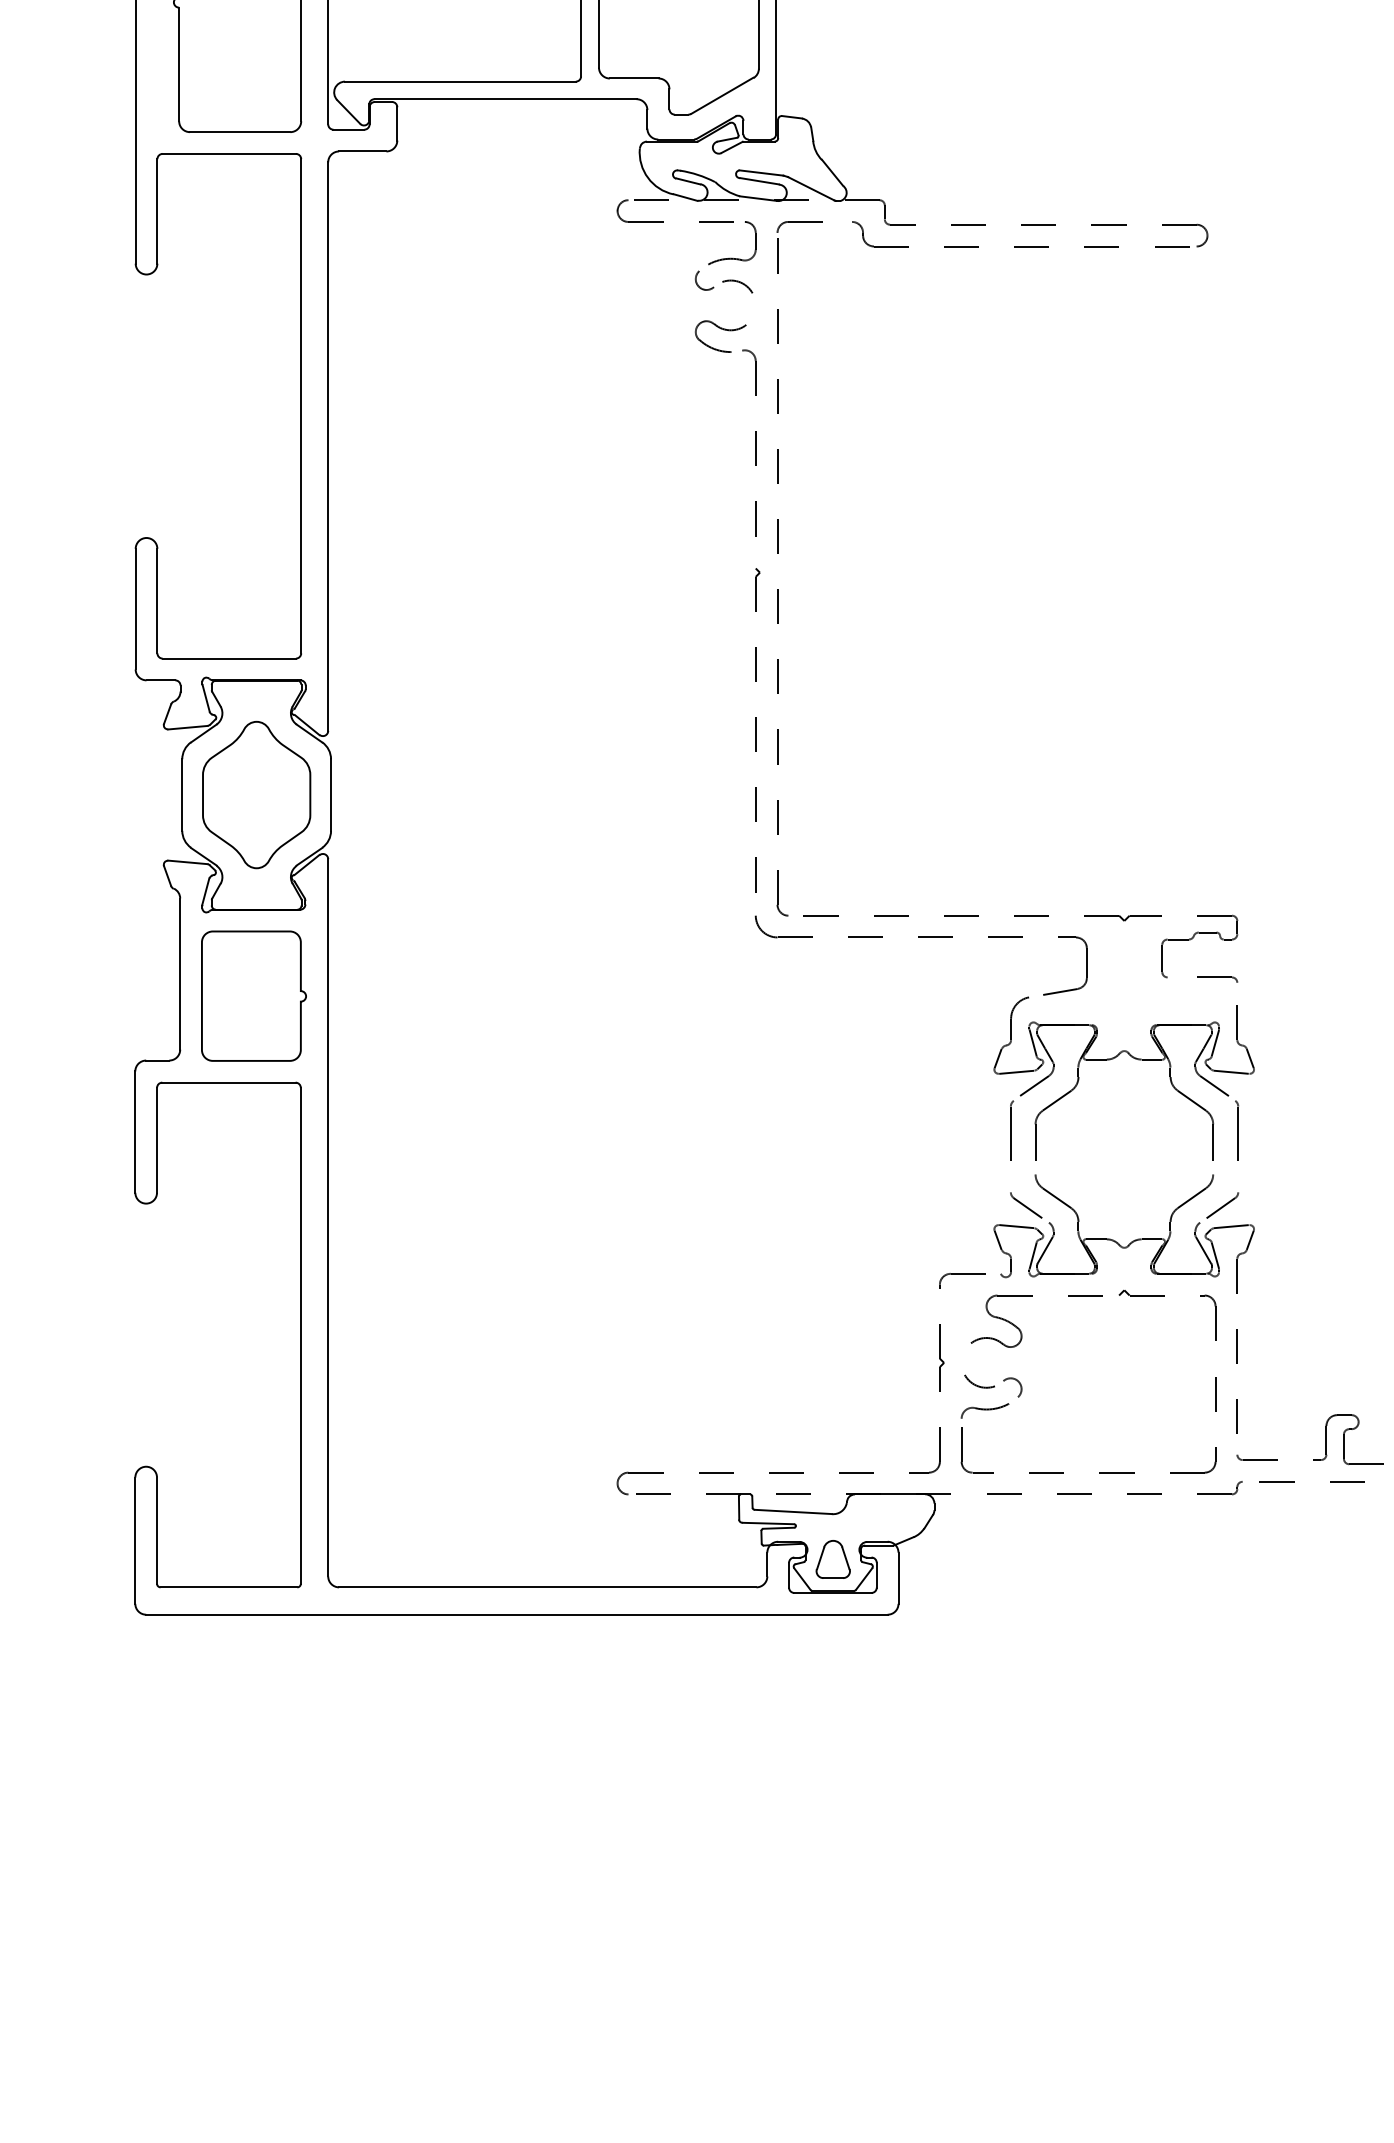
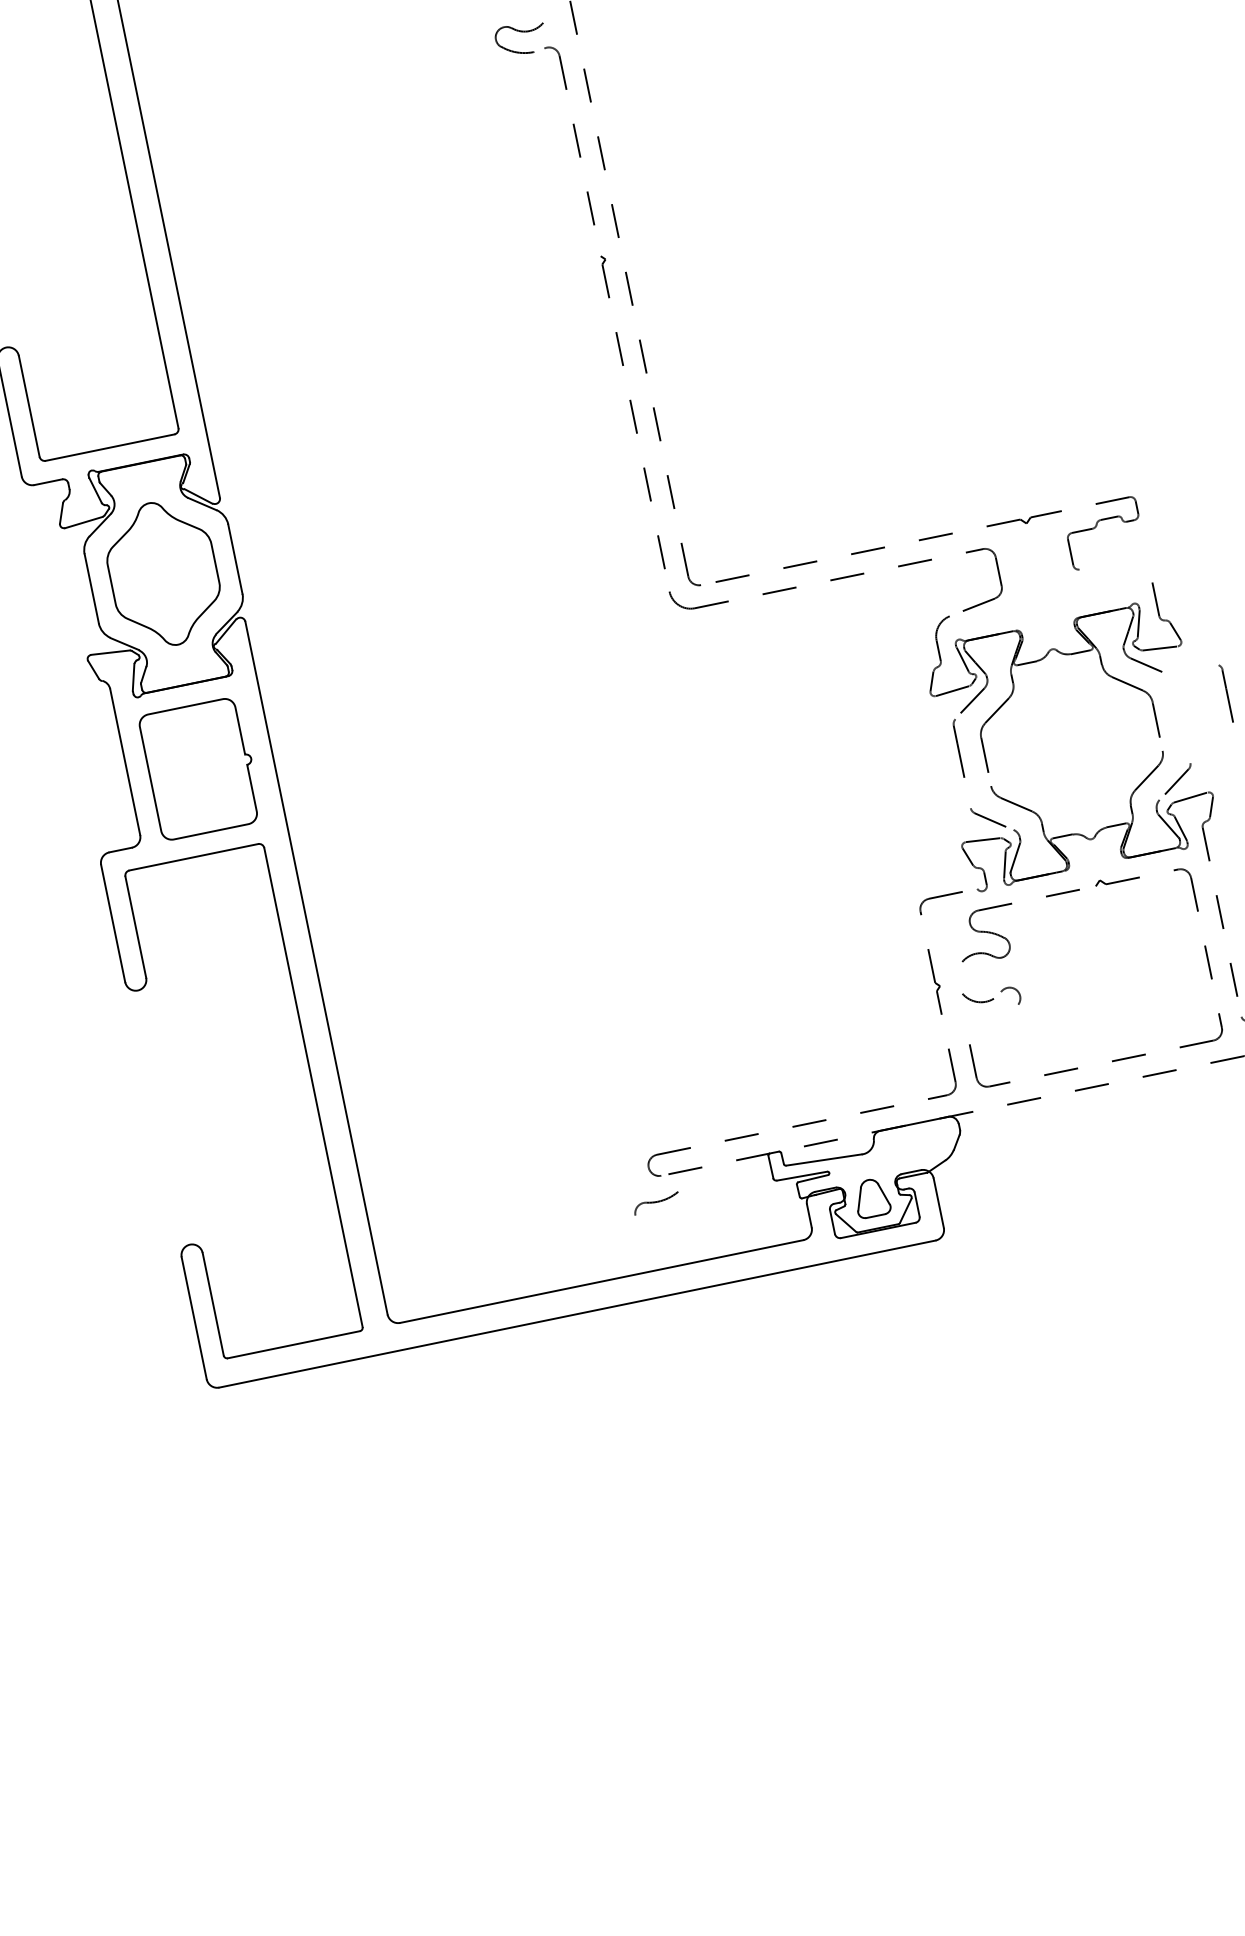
part: (1217, 979) -> (1128, 561), removed
part: (1237, 1130) -> (1226, 693), moved
part: (984, 1410) -> (655, 1203), moved

